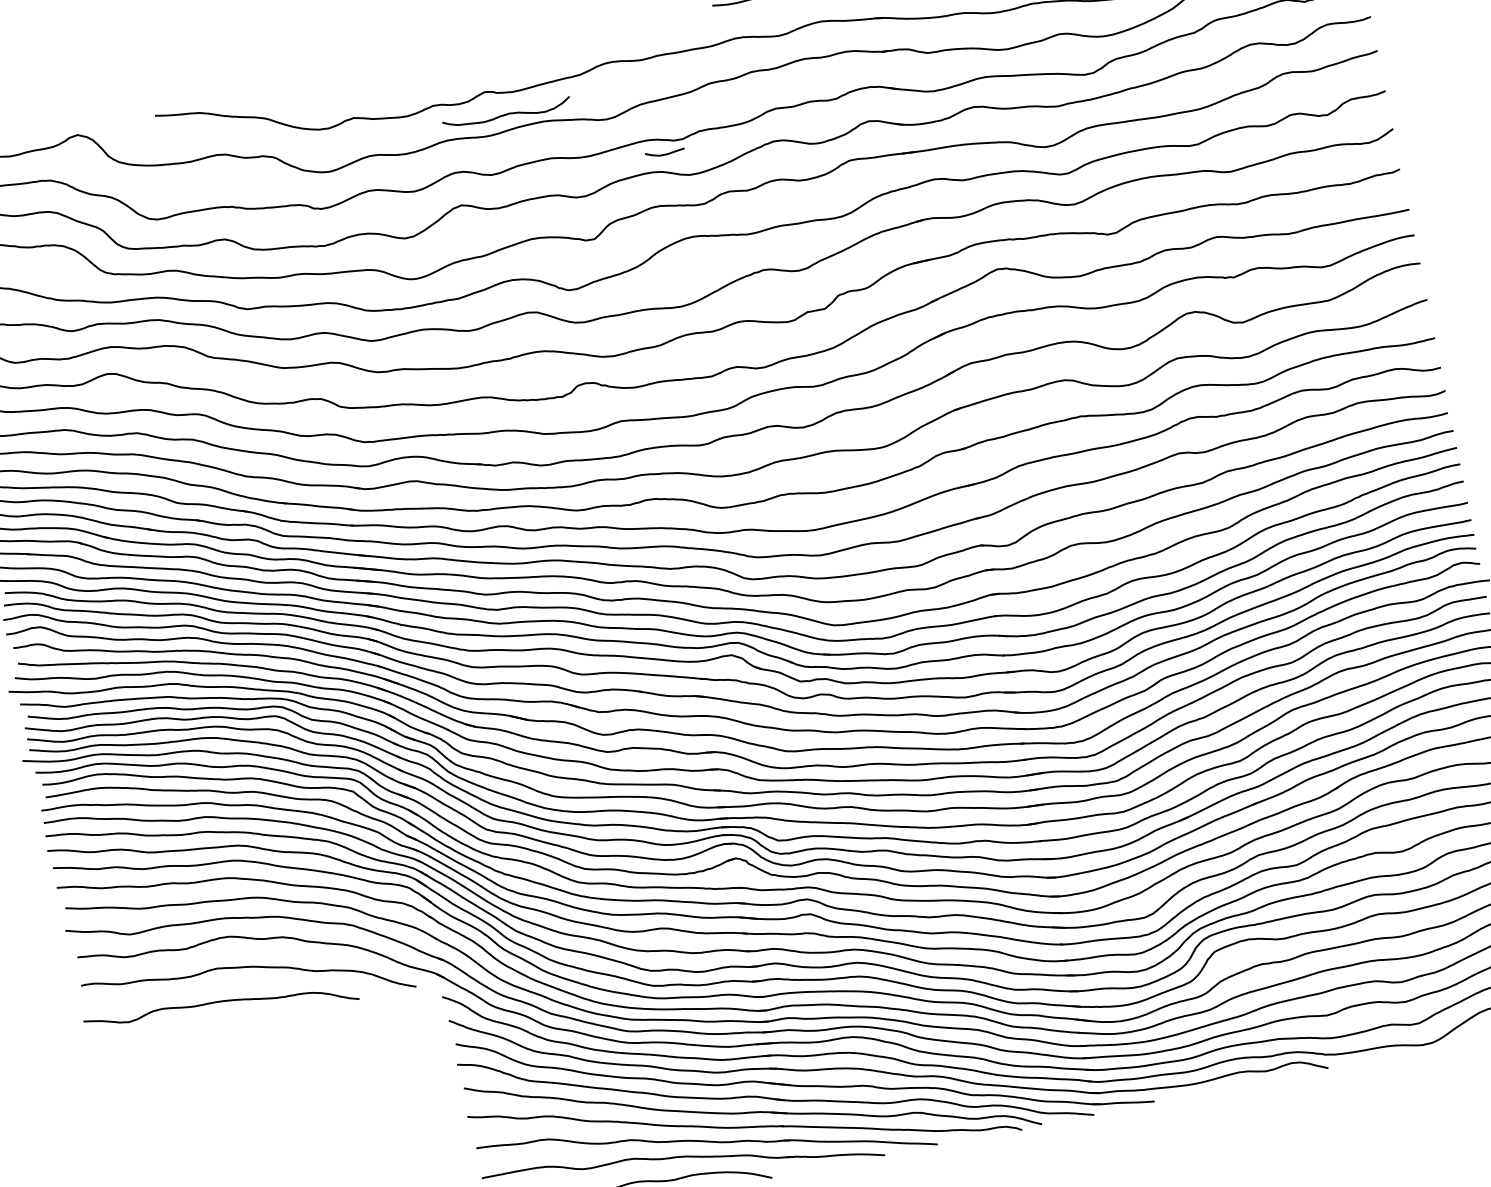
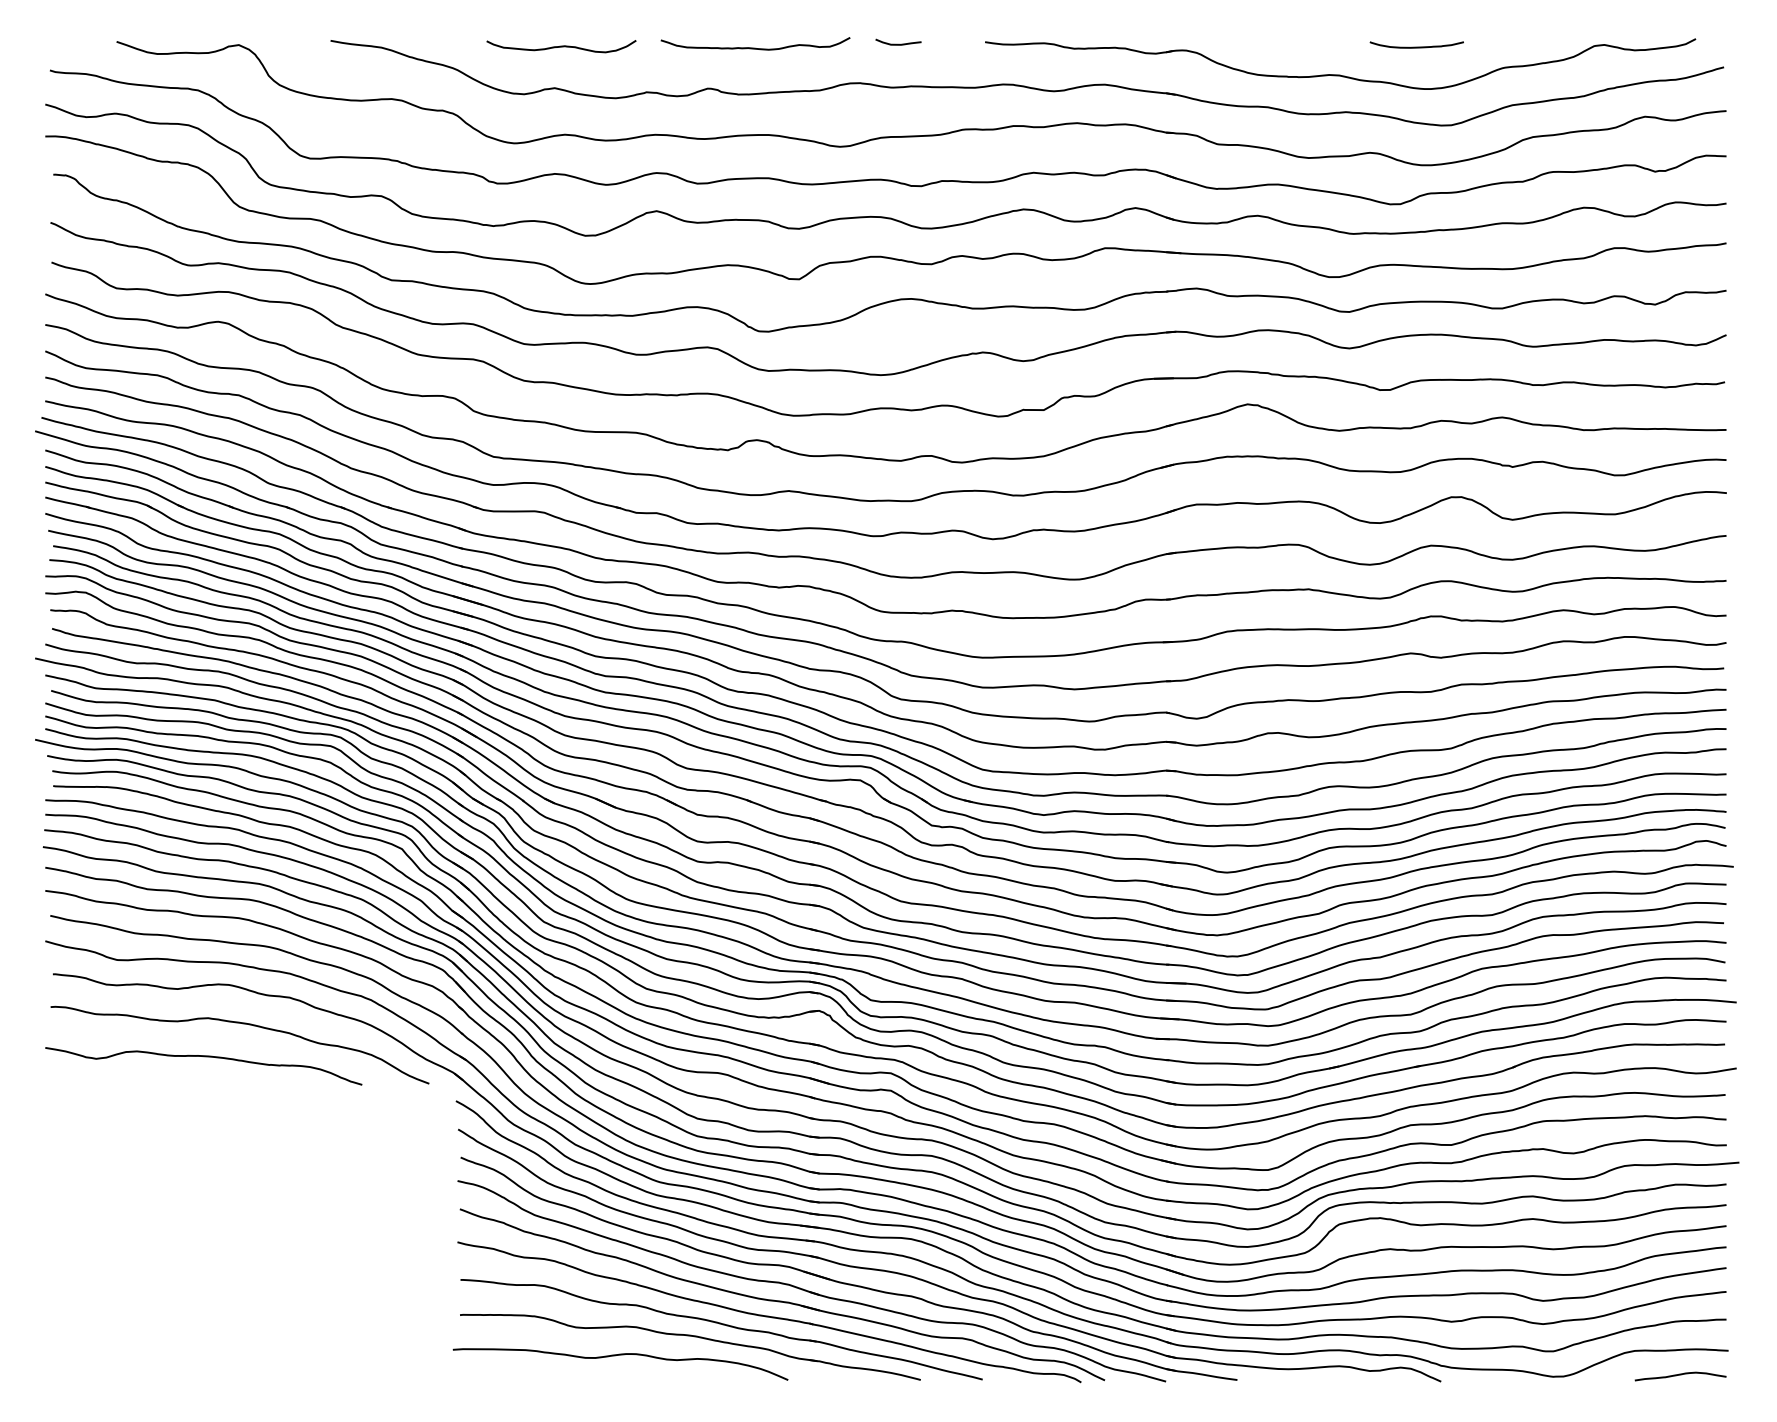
curve: (517, 49) -> (755, 47), added
curve: (506, 114) -> (561, 46), moved
curve: (665, 153) -> (898, 43), moved

